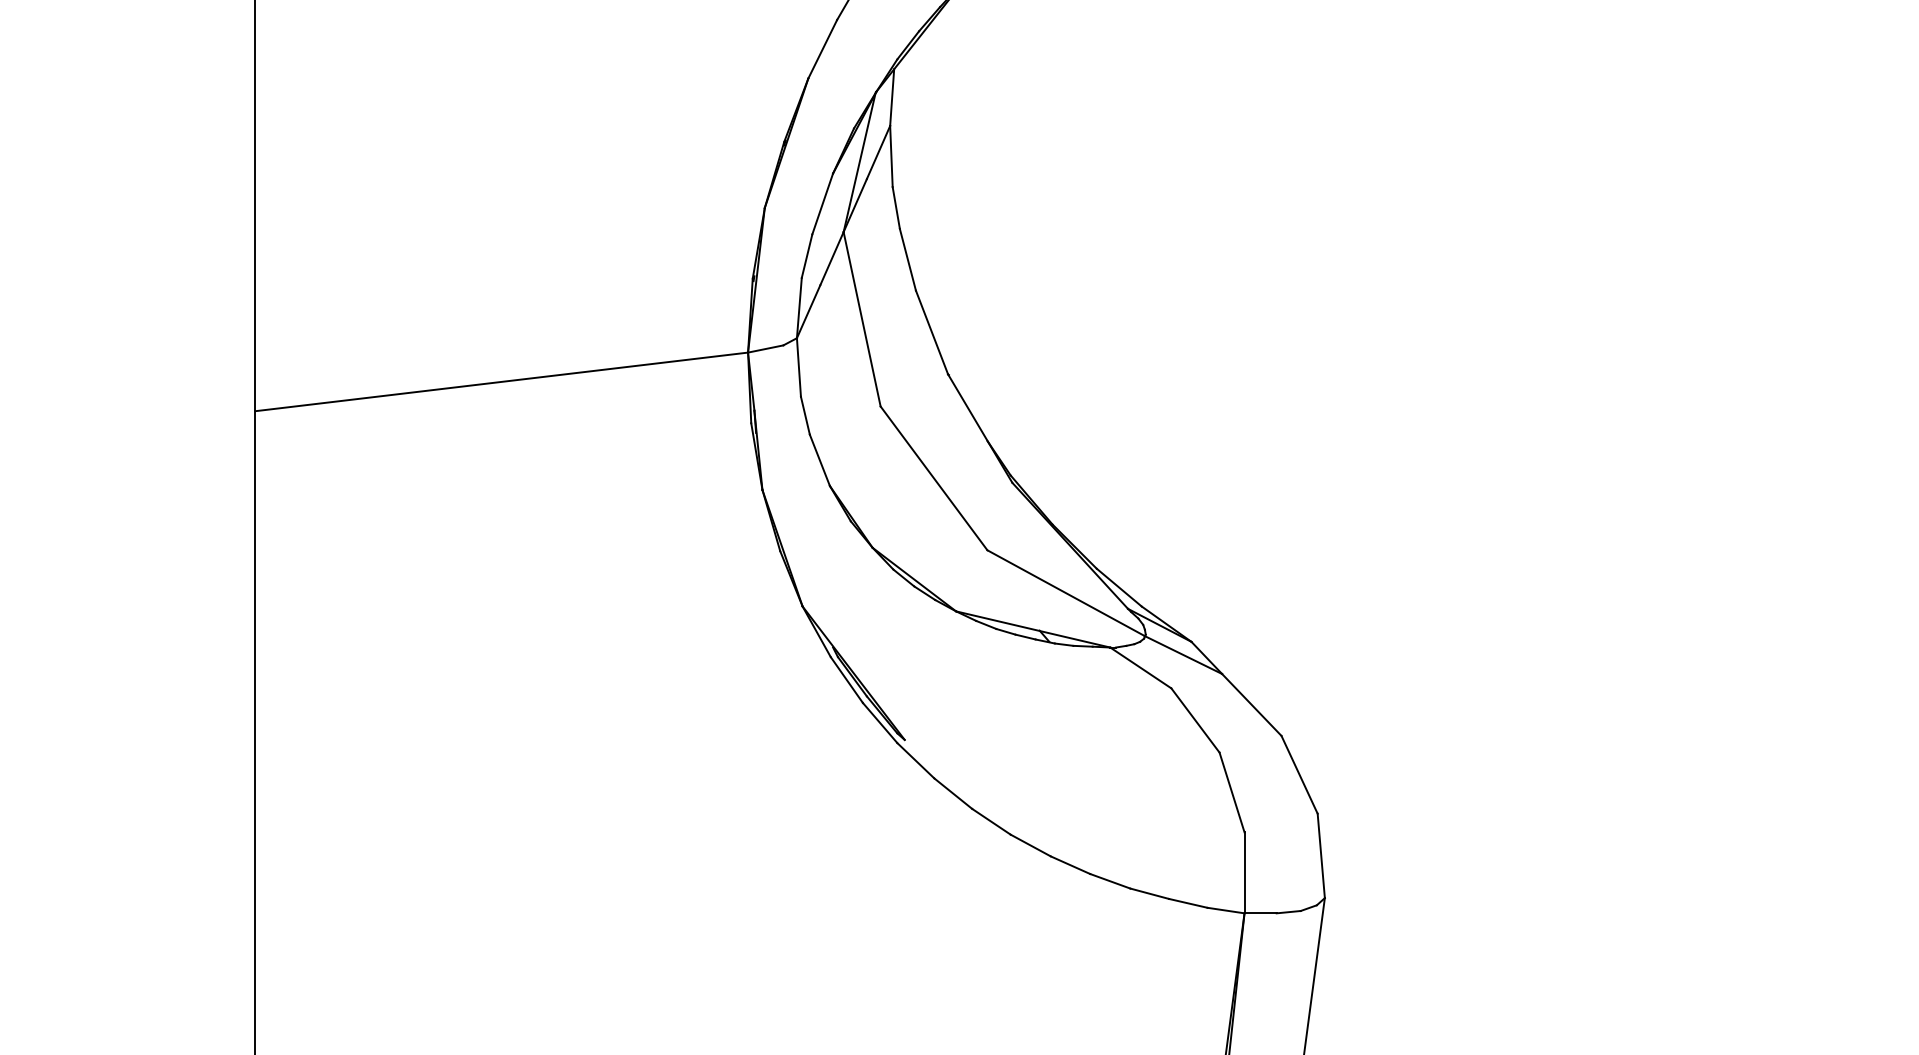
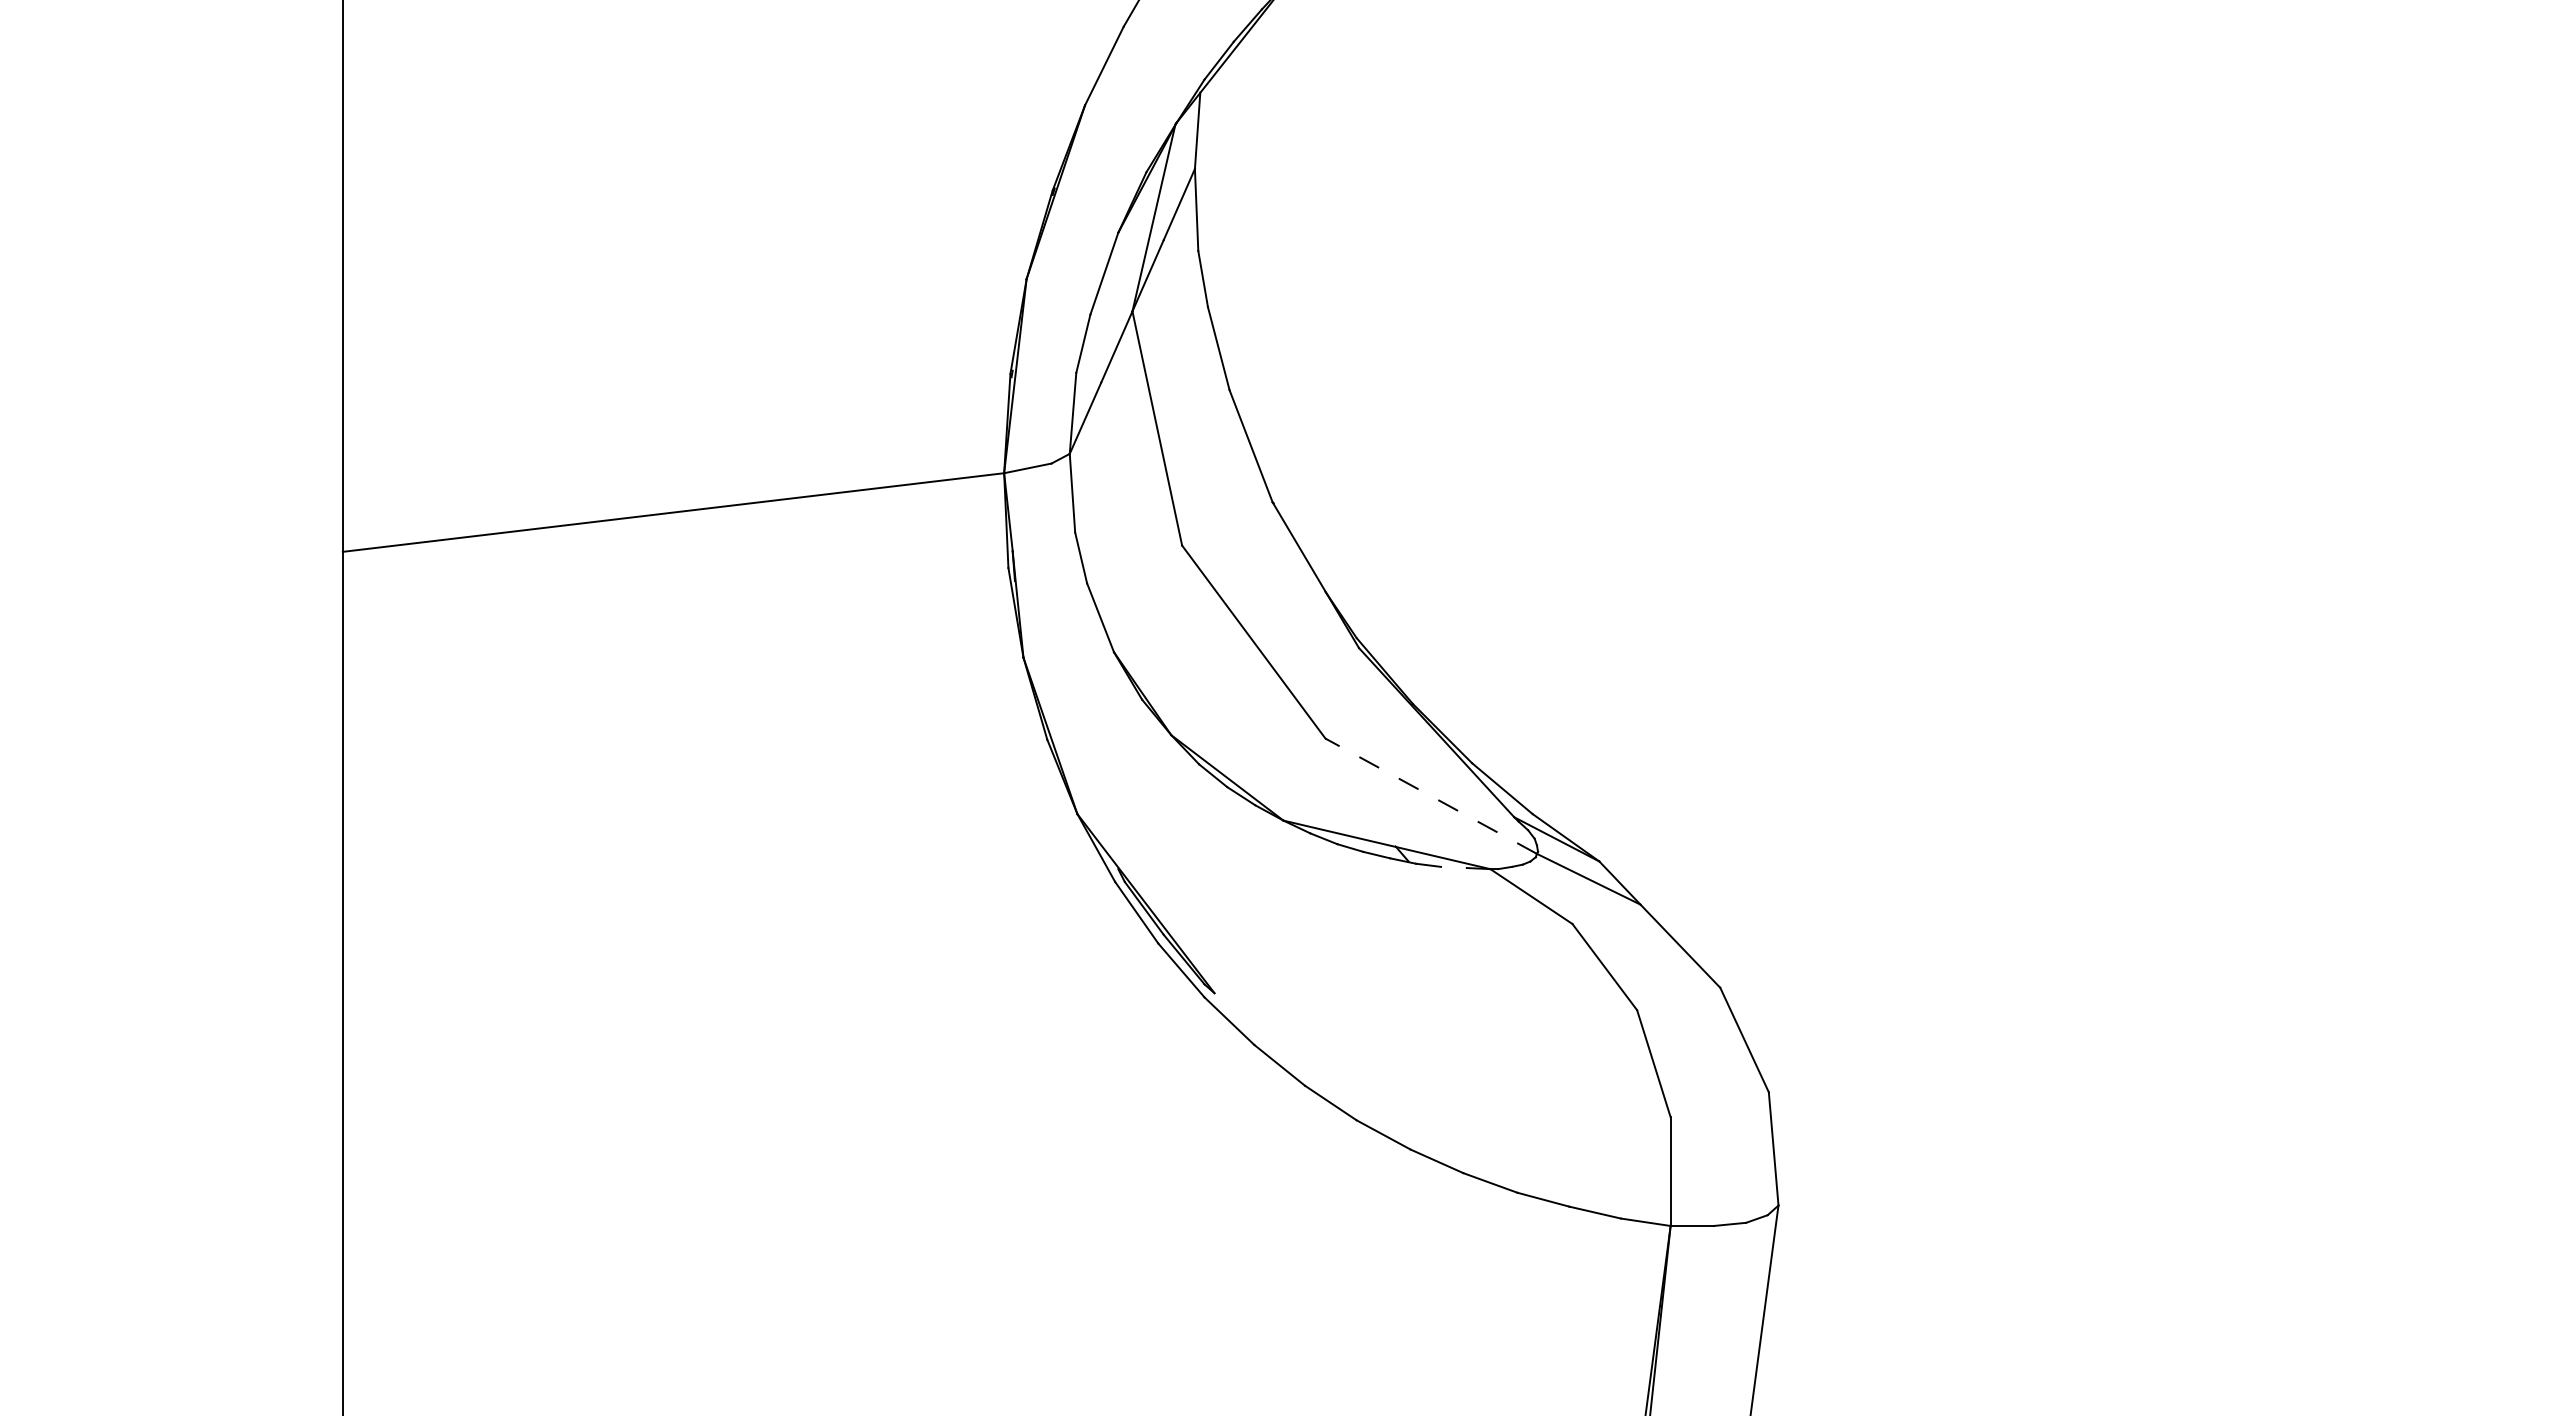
line: (1065, 592) -> (1430, 795), solid -> dashed
line: (1082, 646) -> (1453, 867), removed

